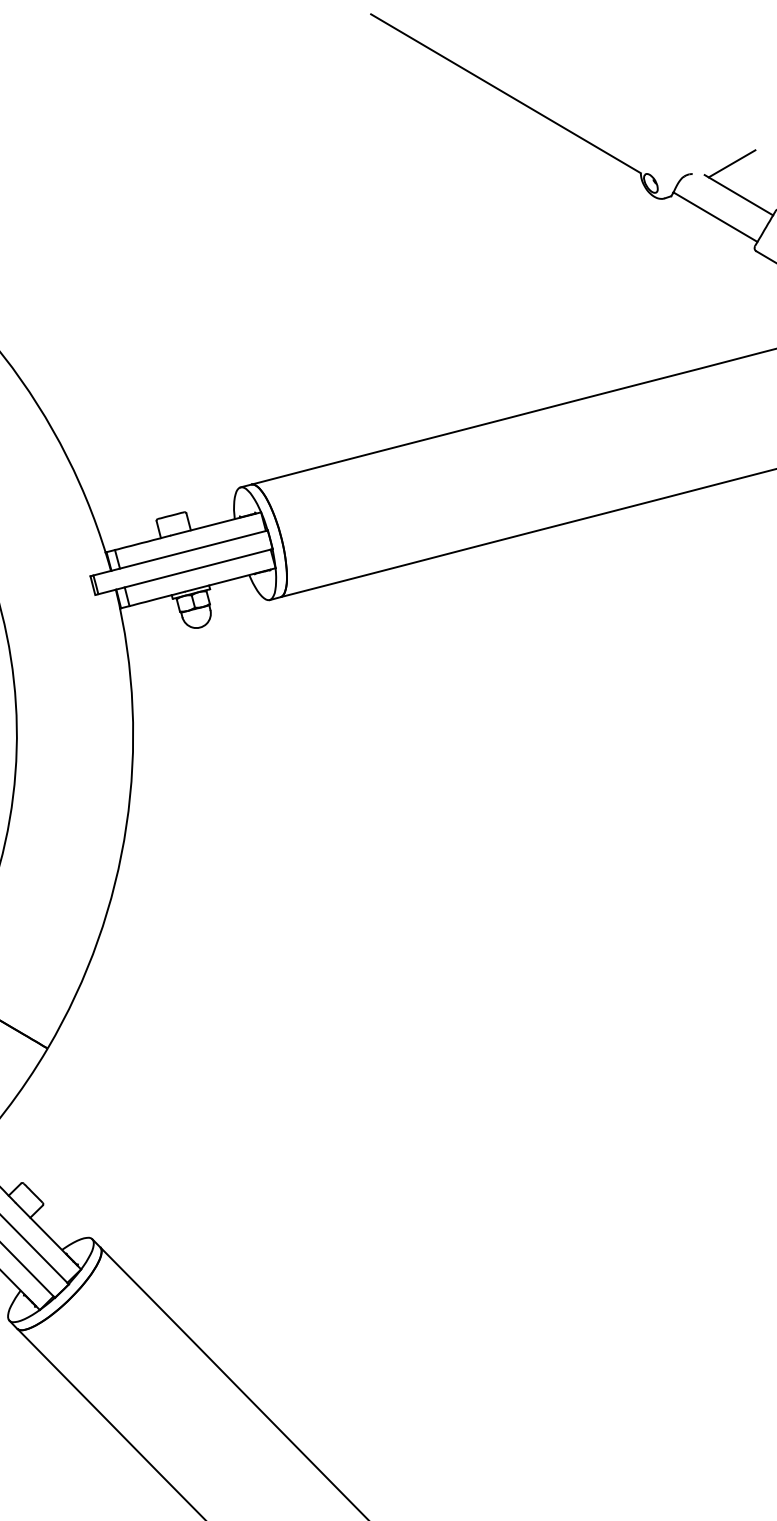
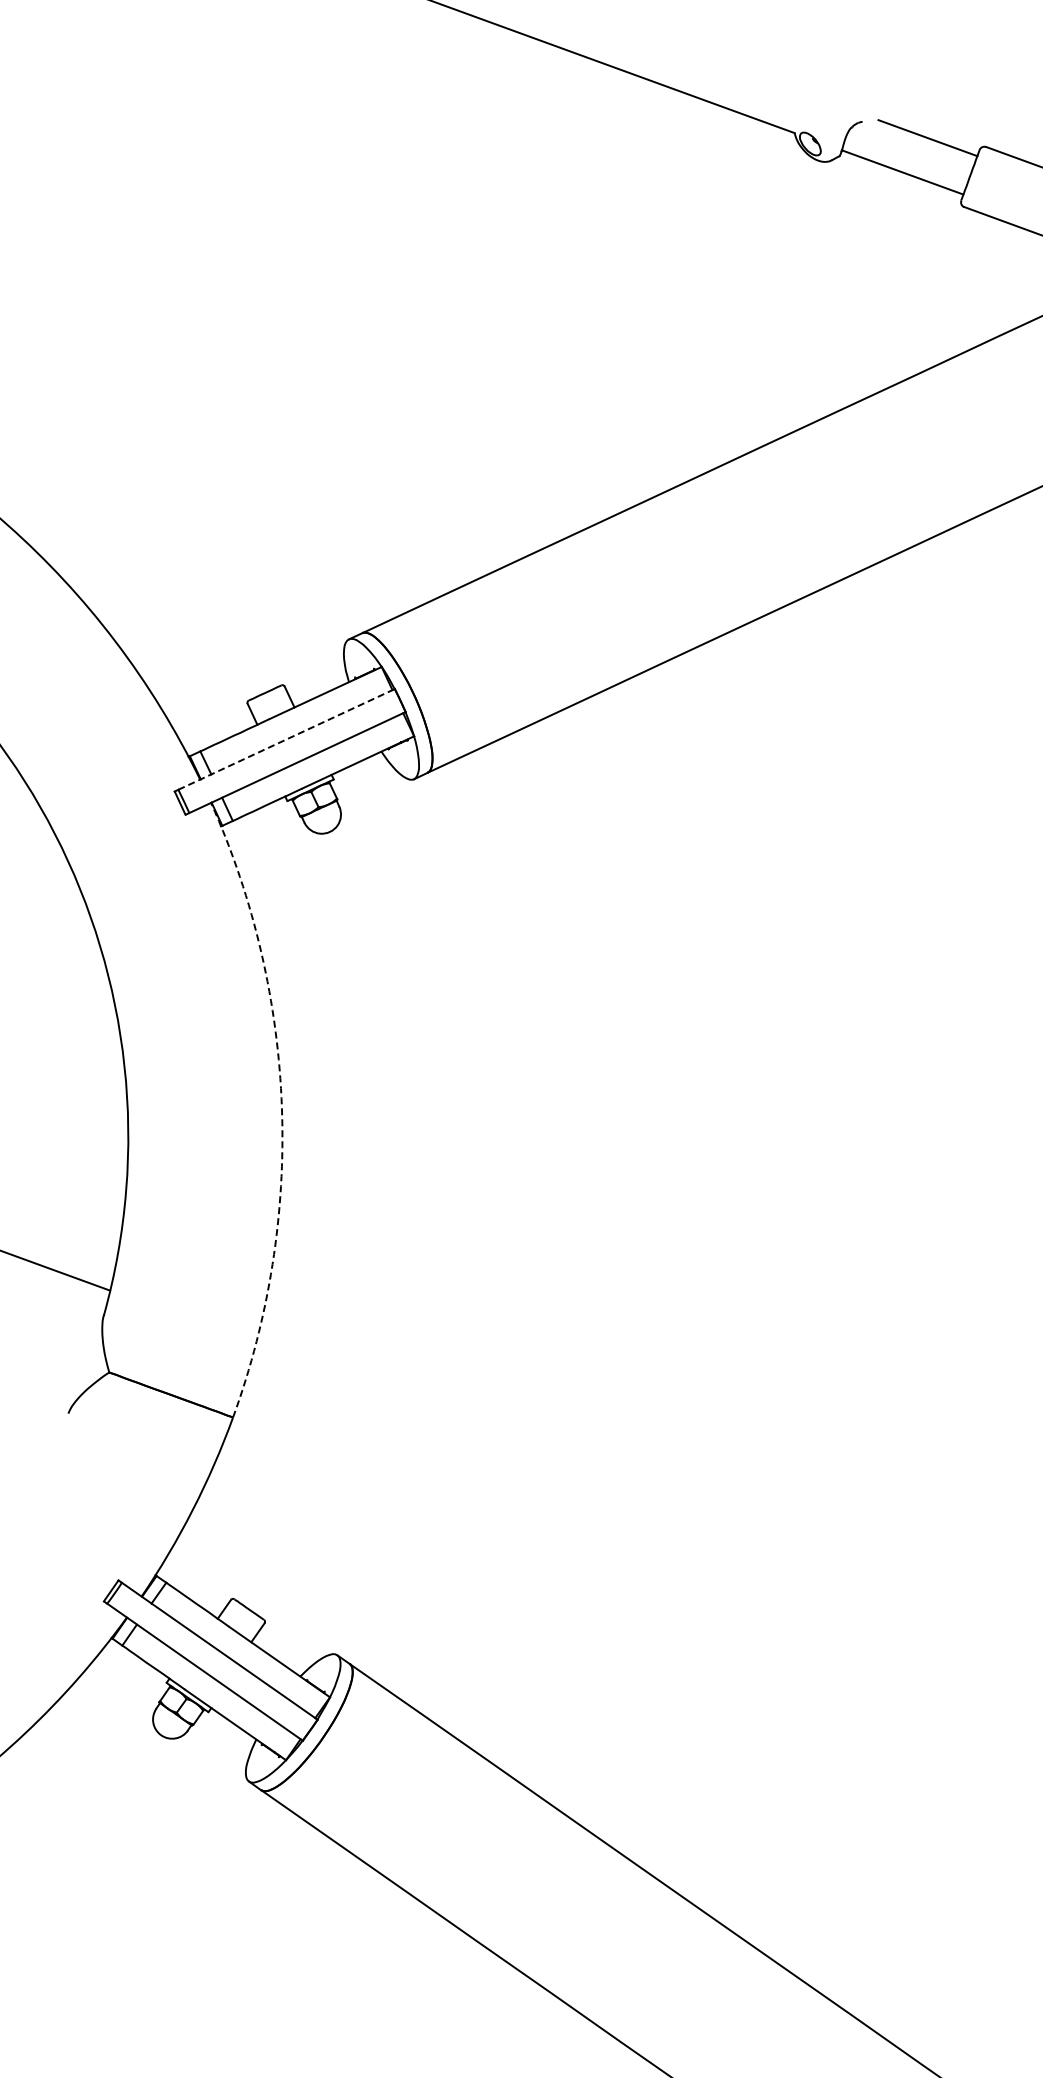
line: (732, 163) -> (911, 98), removed
line: (181, 553) -> (287, 739), solid -> dashed
arc: (126, 826) -> (281, 1108), solid -> dashed

